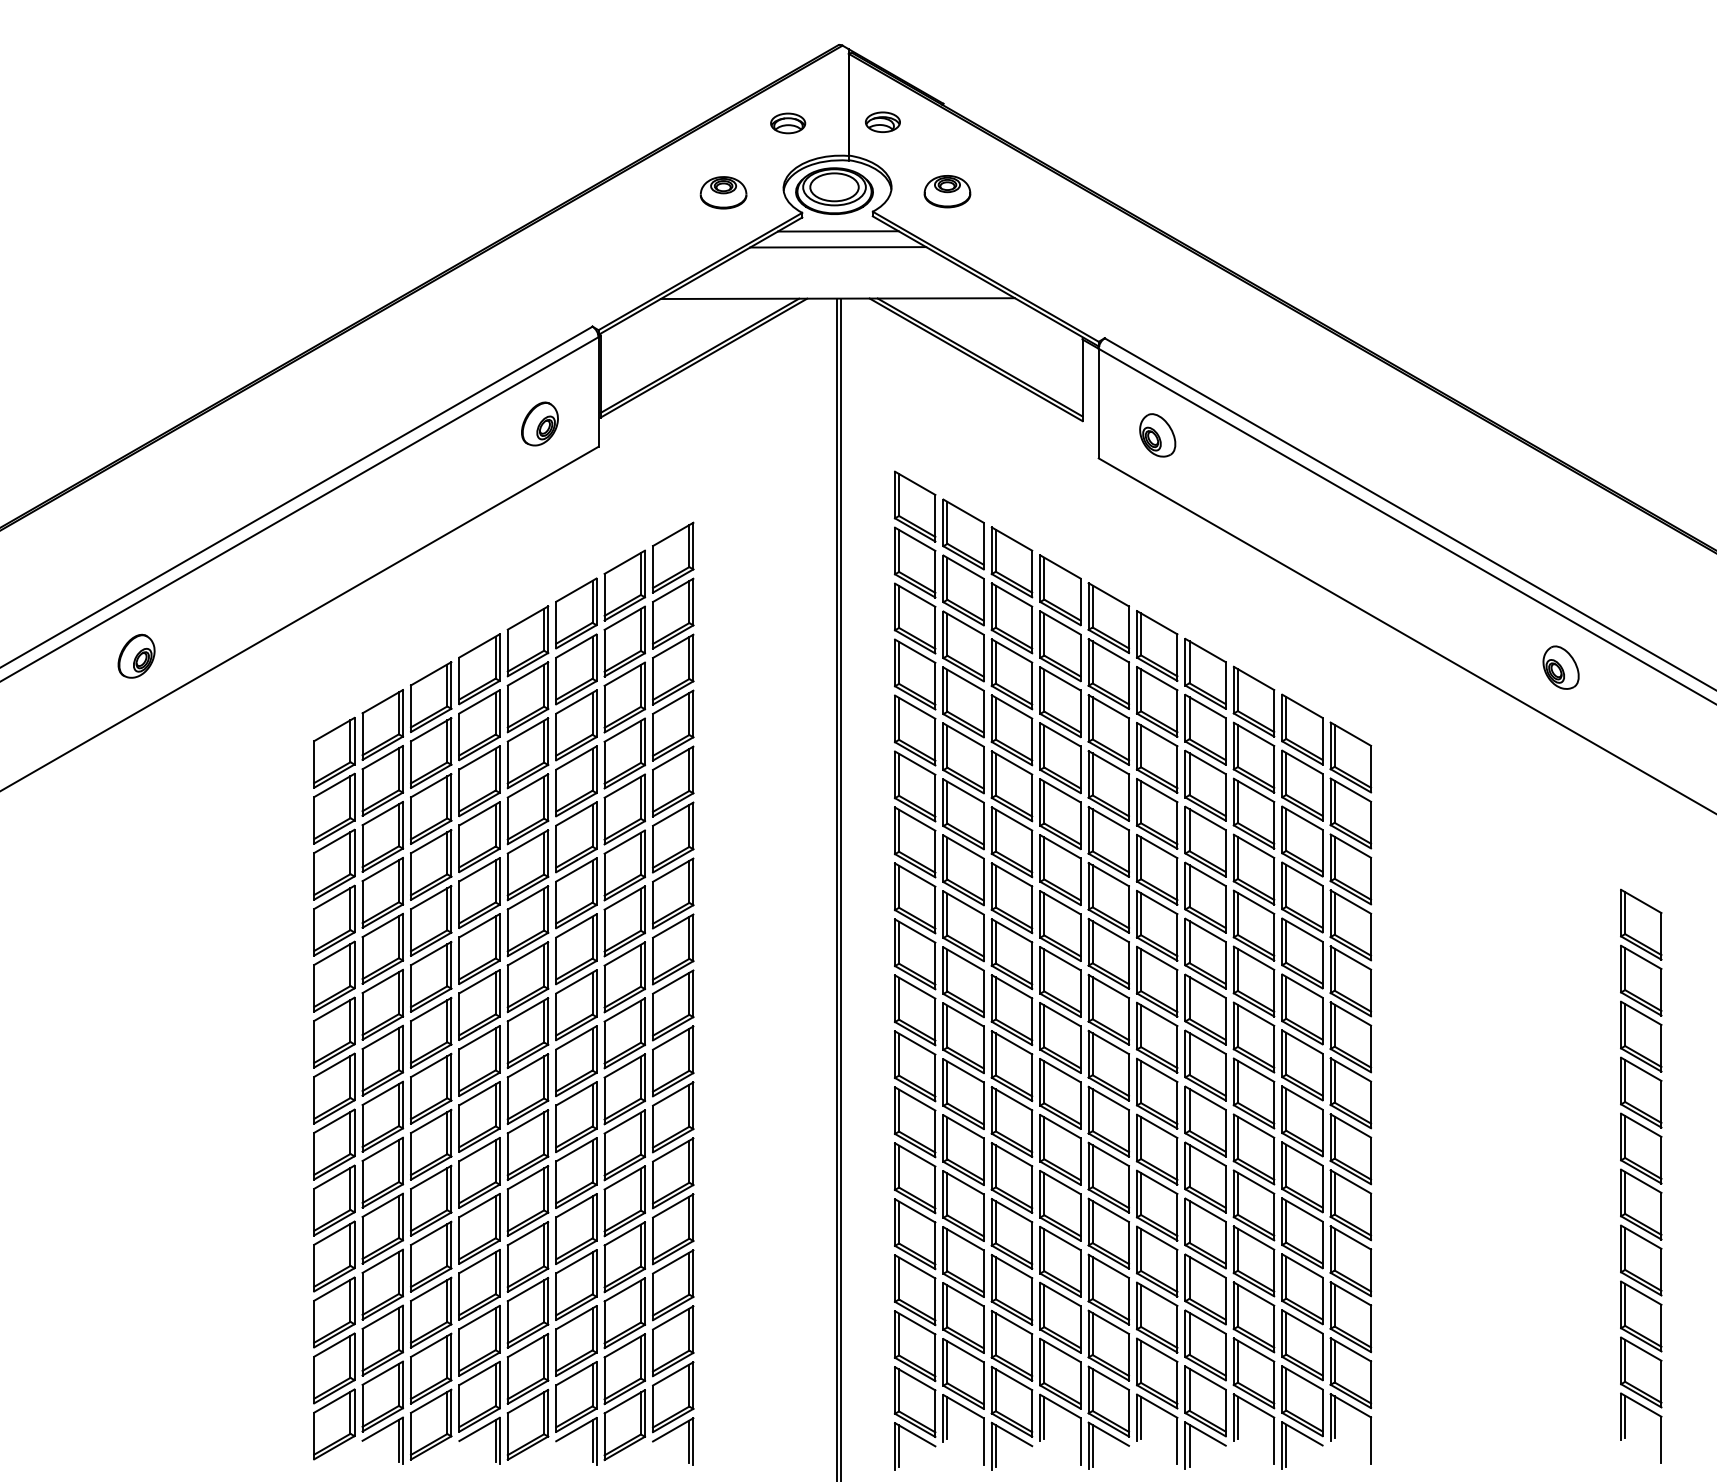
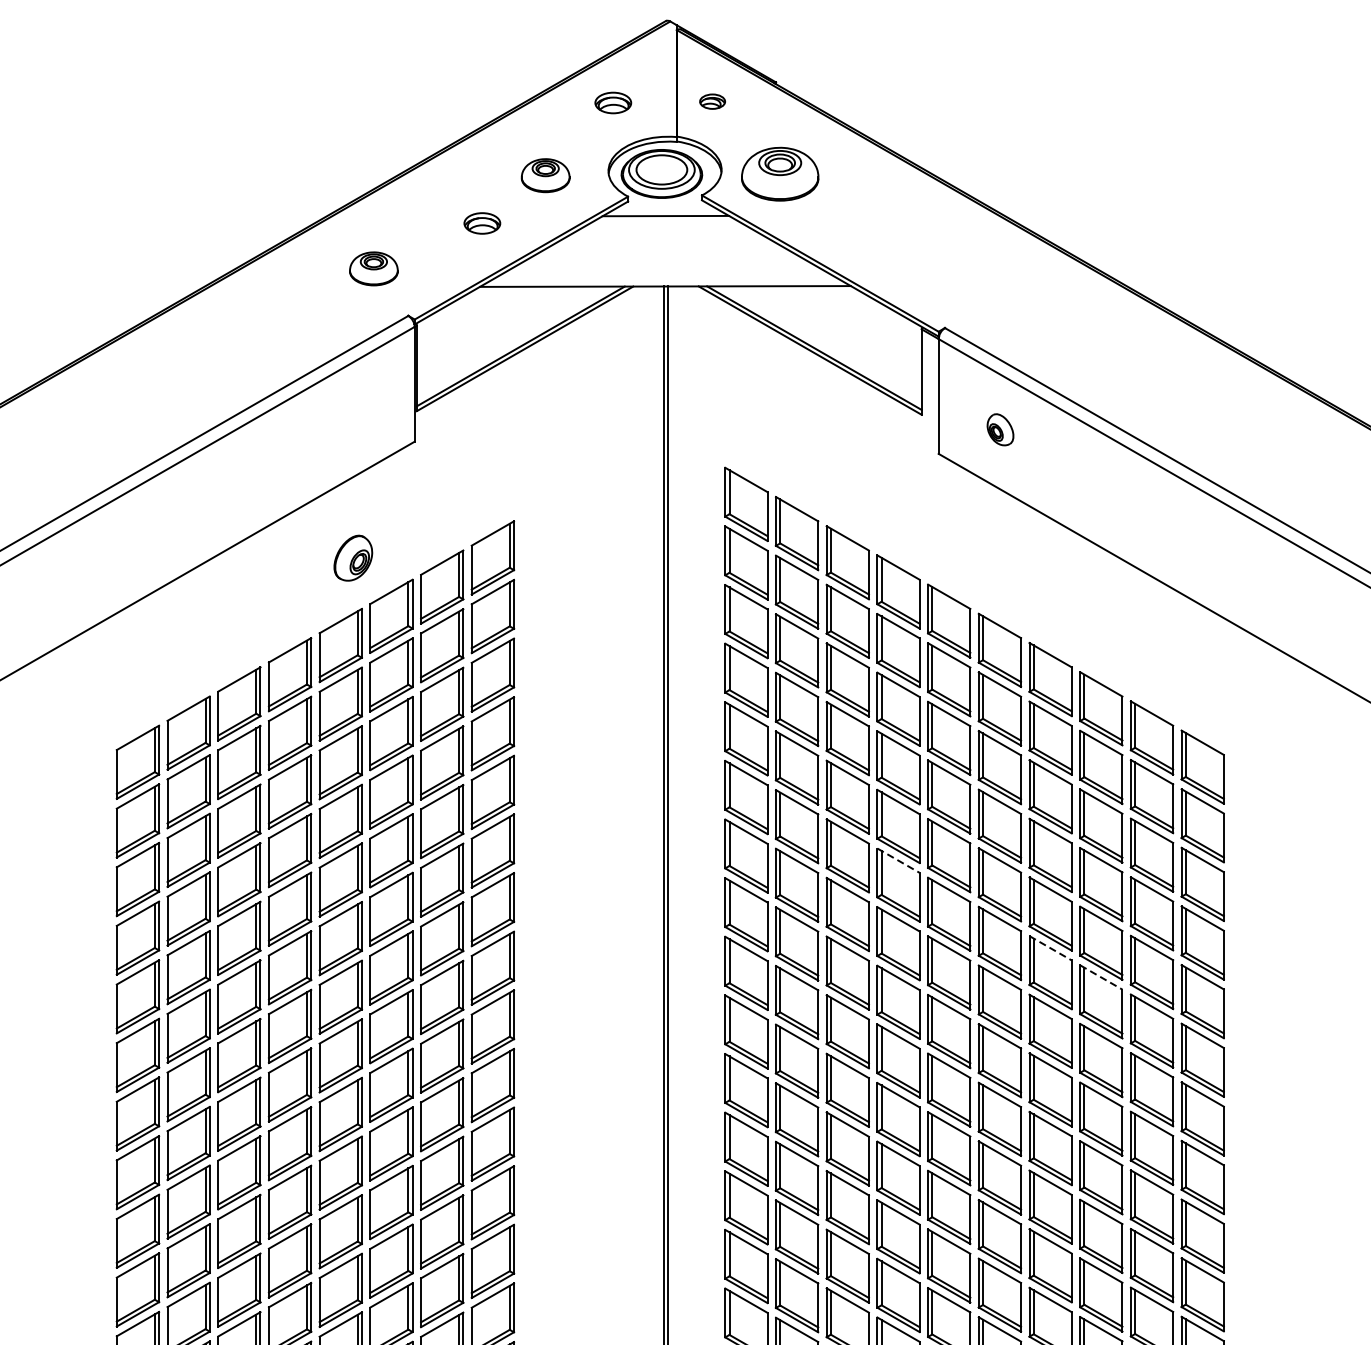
part: (882, 121) -> (712, 100), size x0.7
part: (947, 191) -> (780, 174), size x1.6
part: (663, 238) -> (482, 223), added
line: (838, 247) -> (666, 232), removed
part: (559, 281) -> (373, 268), added
part: (539, 423) -> (352, 557), moved
part: (1157, 435) -> (1000, 429), size x0.7
line: (1060, 847) -> (898, 861), solid -> dashed
line: (1206, 930) -> (1051, 948), solid -> dashed
line: (1254, 958) -> (1101, 977), solid -> dashed

